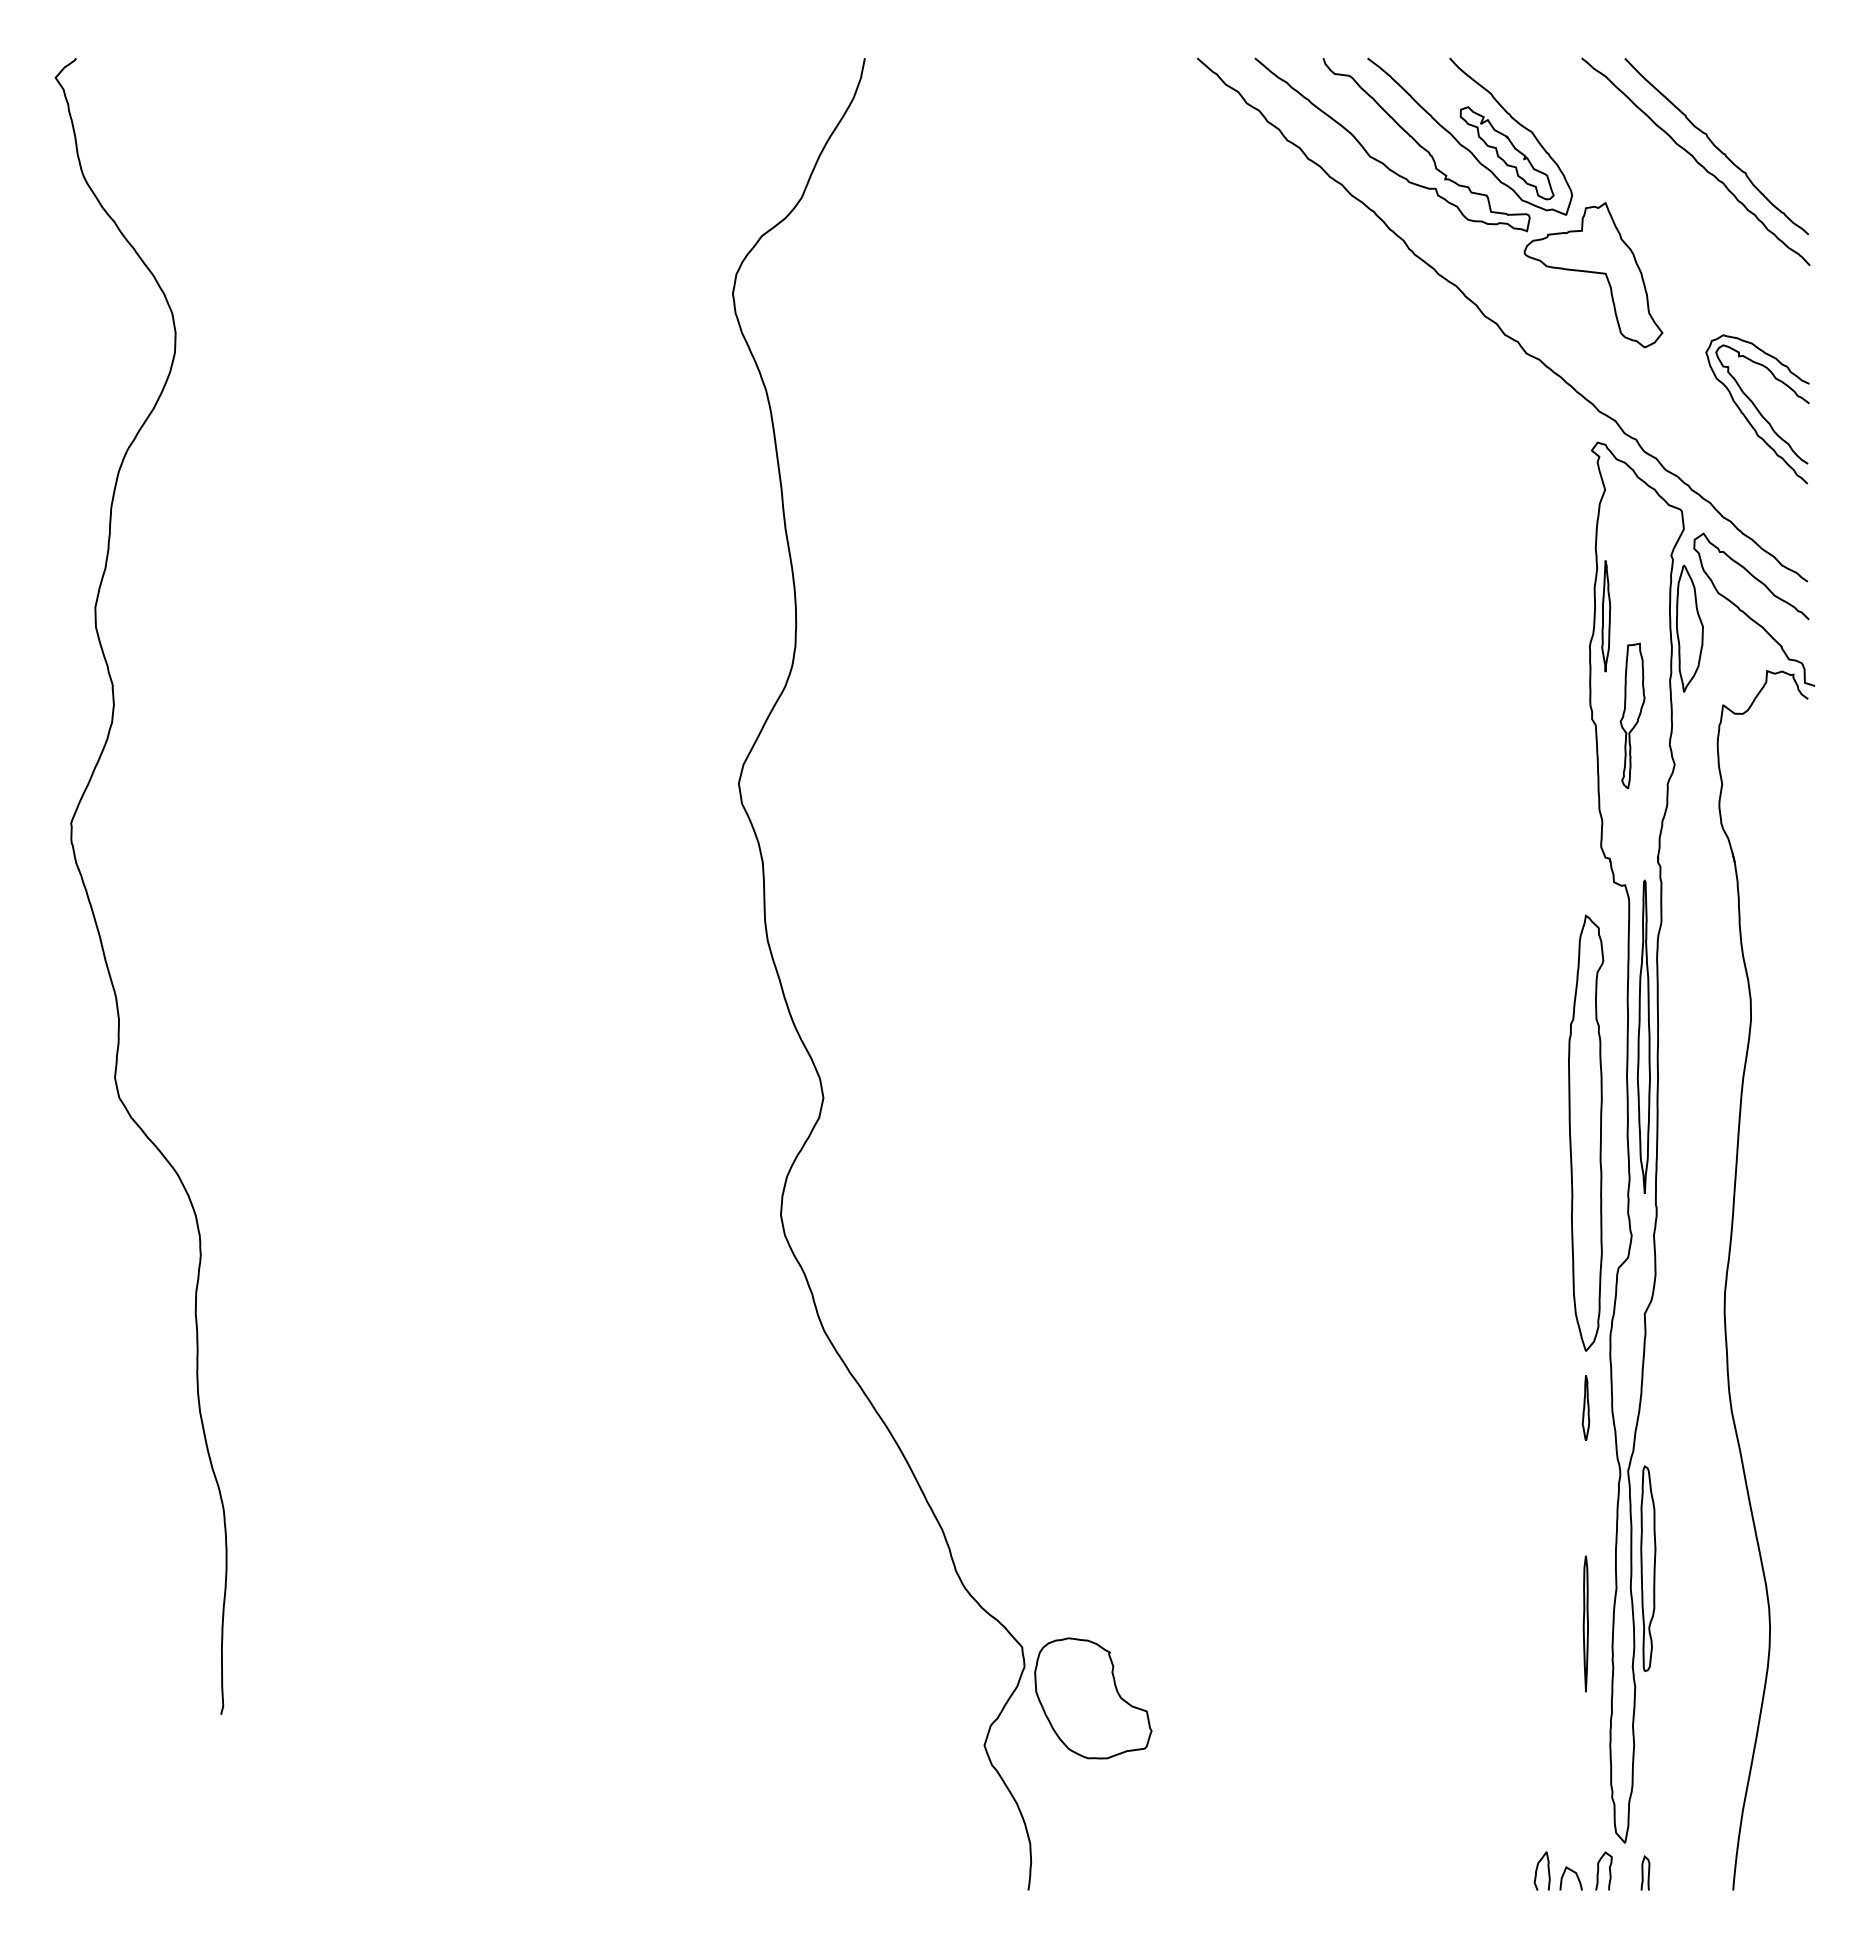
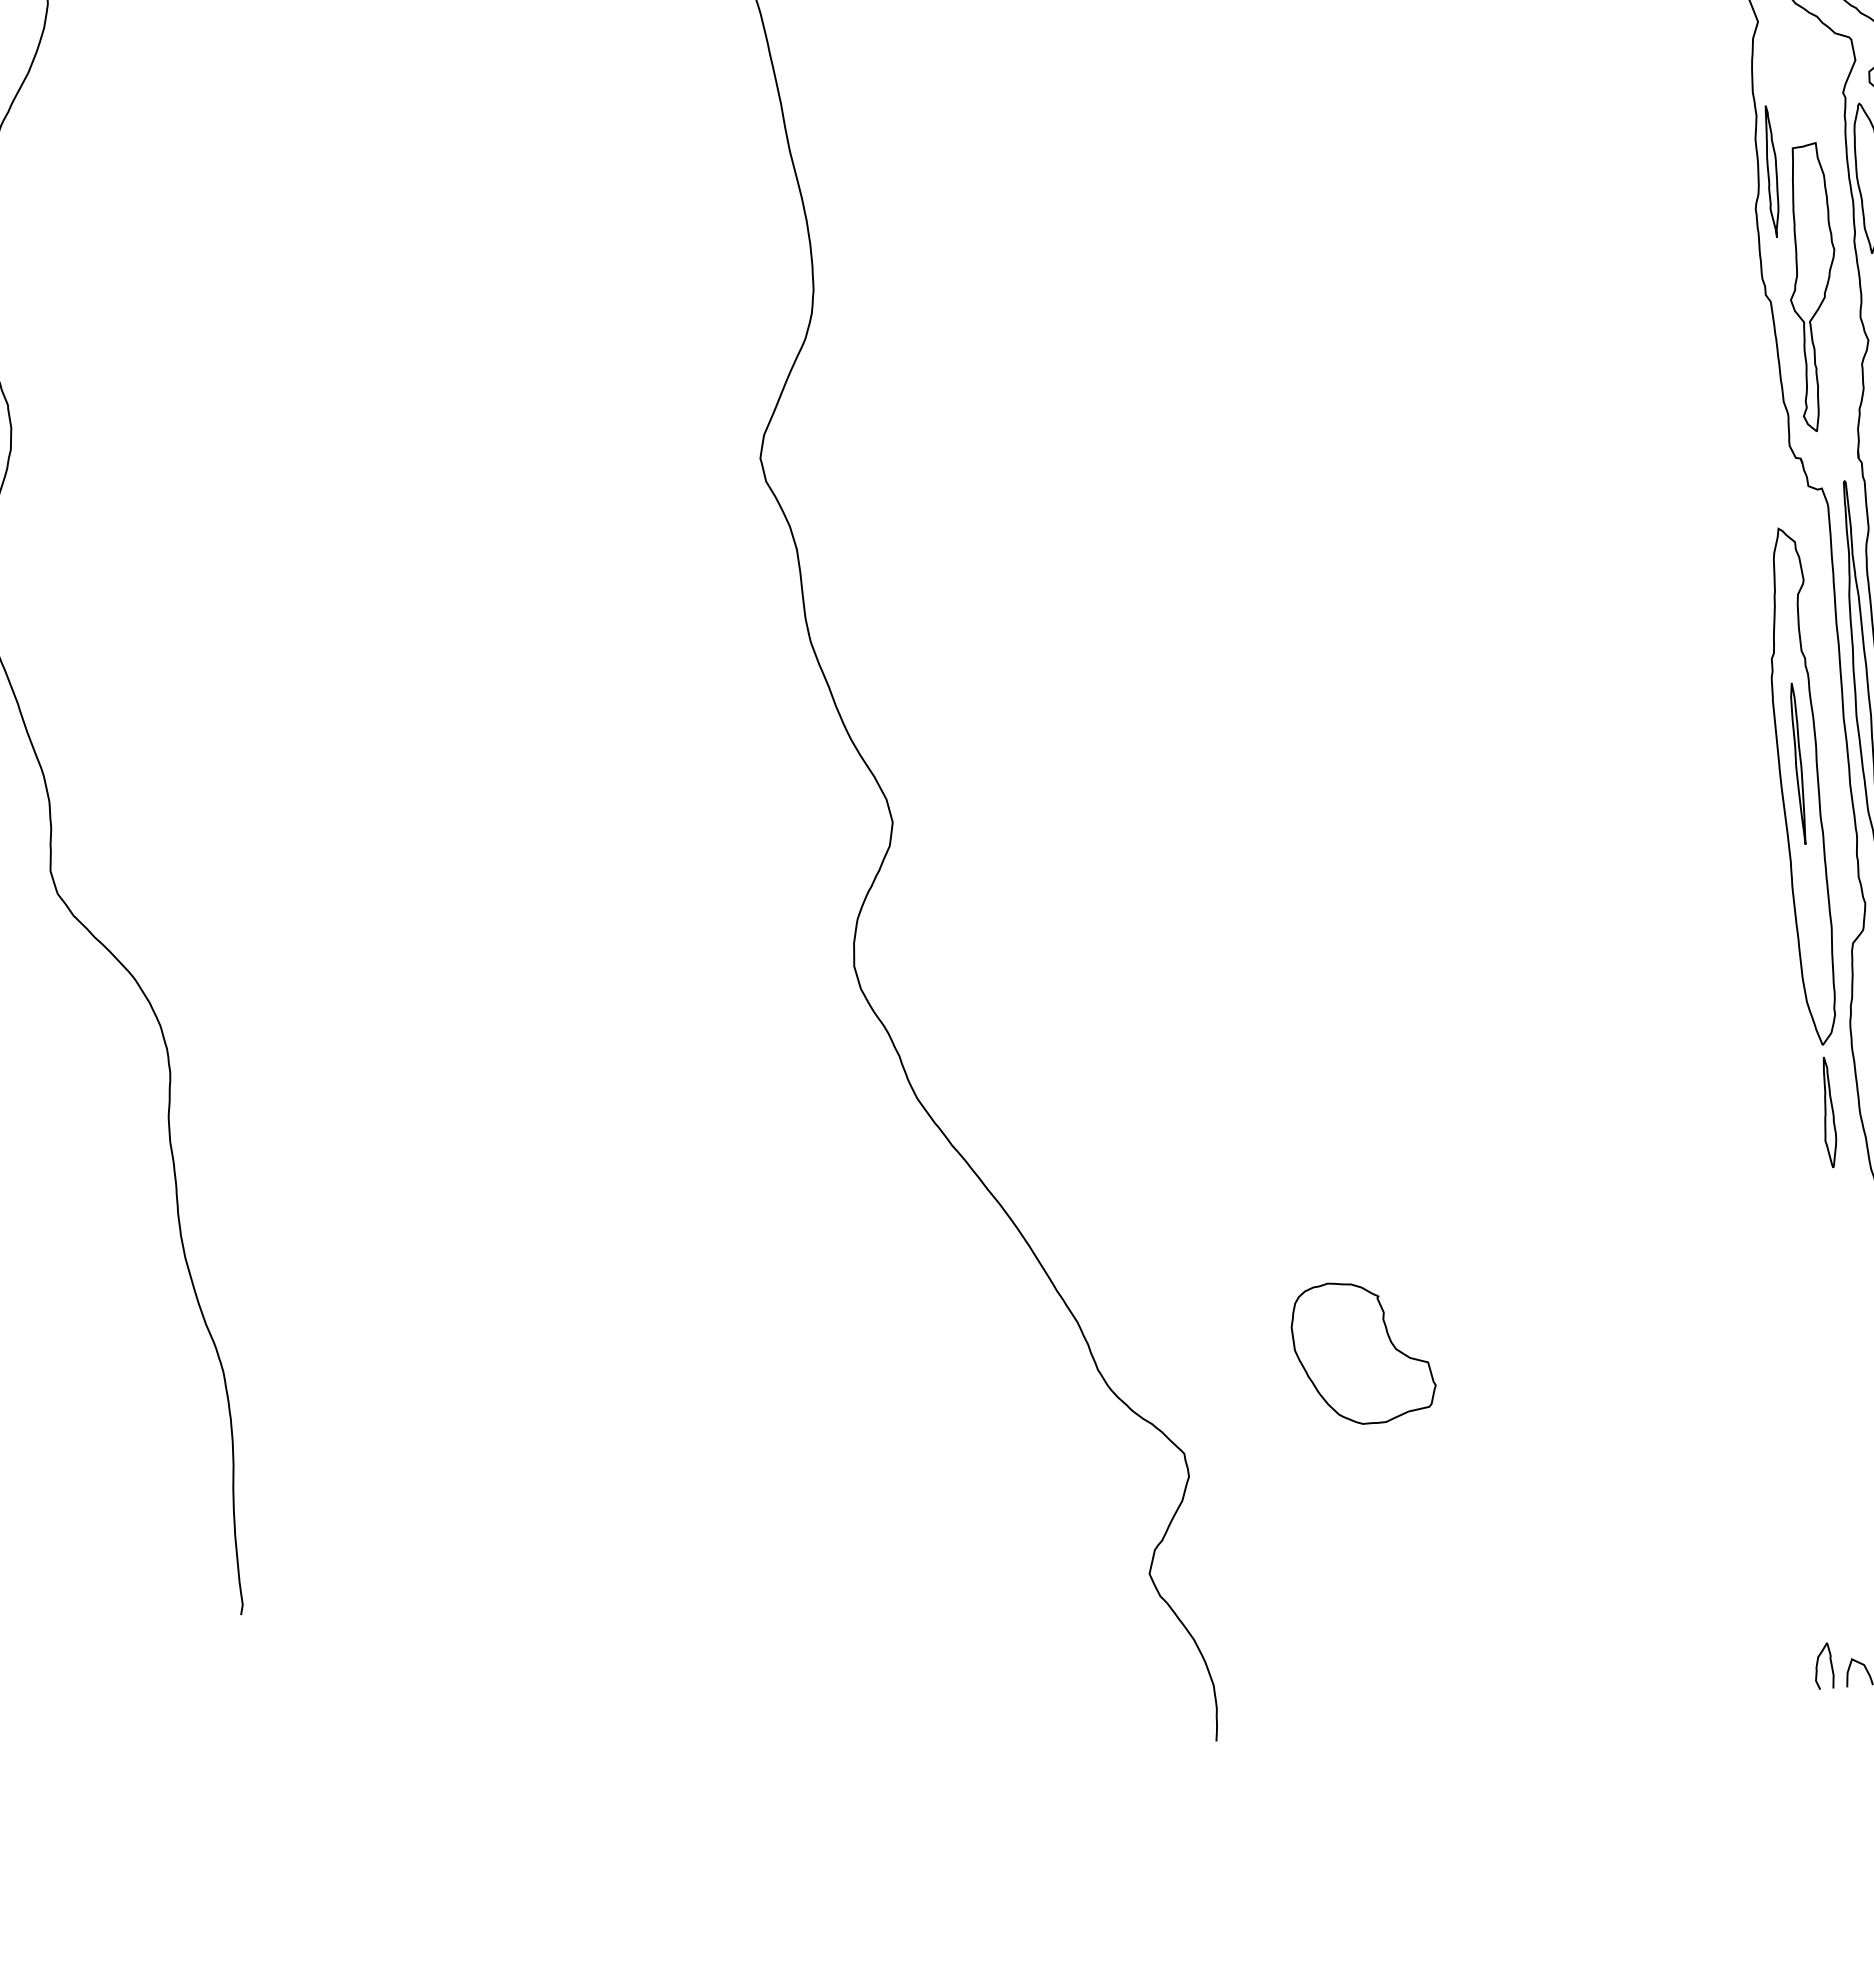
part: (1632, 715) -> (1813, 286), size x1.67
part: (1585, 1407) -> (1827, 1111), size x1.43
part: (1585, 1623) -> (1798, 763), moved
part: (1093, 1698) -> (1363, 1352), moved

